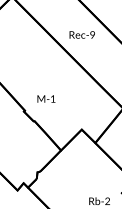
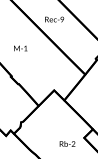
text: (46, 99) -> (20, 48), moved

